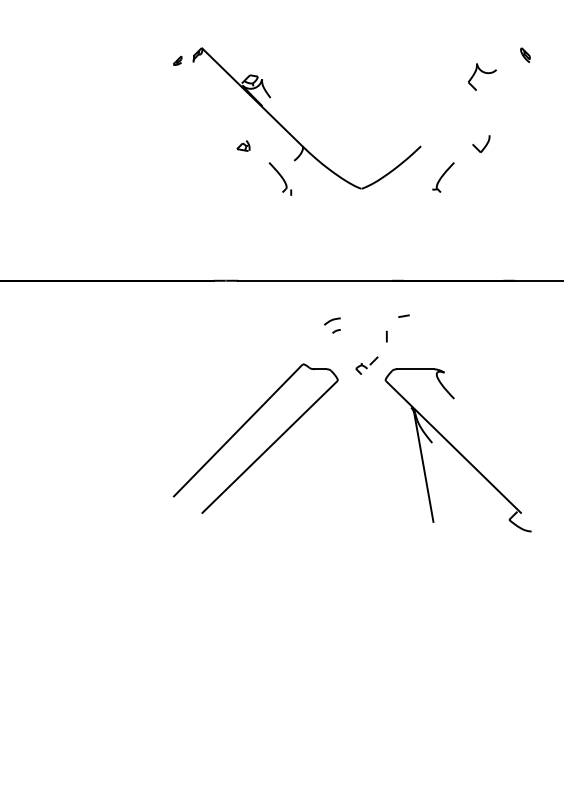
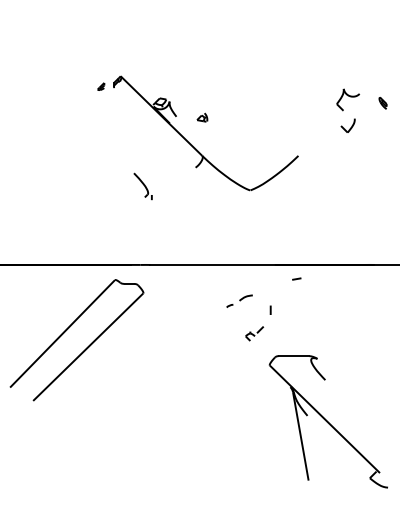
part: (525, 55) -> (383, 103), moved
part: (481, 143) -> (348, 125), moved
part: (243, 145) -> (202, 117), moved
part: (443, 177) -> (316, 181), removed
part: (280, 178) -> (143, 186), moved
curve: (403, 315) -> (296, 278), moved
curve: (332, 320) -> (246, 297), moved
part: (264, 450) -> (84, 349), moved
part: (457, 450) -> (327, 421), moved

